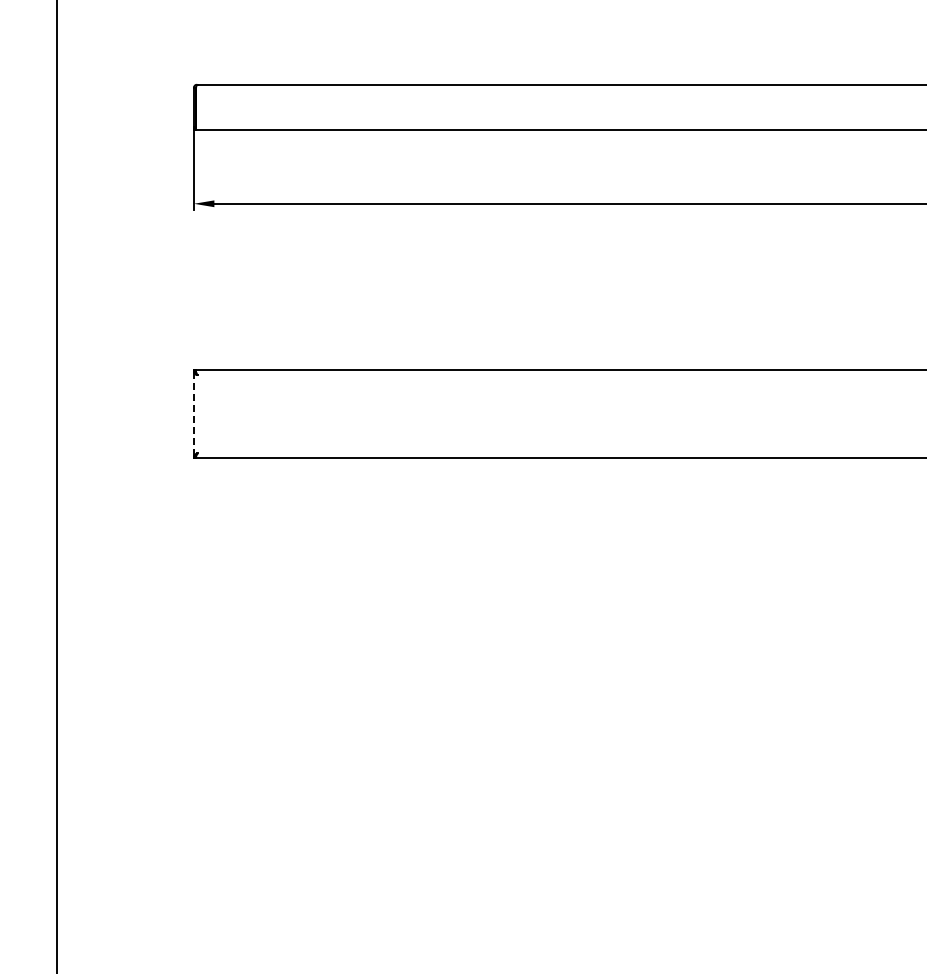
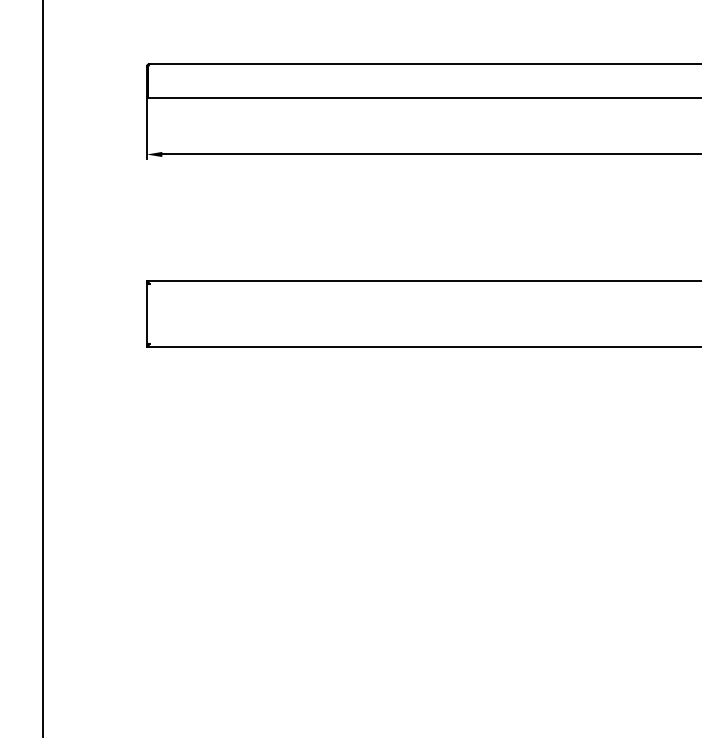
line: (193, 414) -> (146, 314), dashed -> solid

